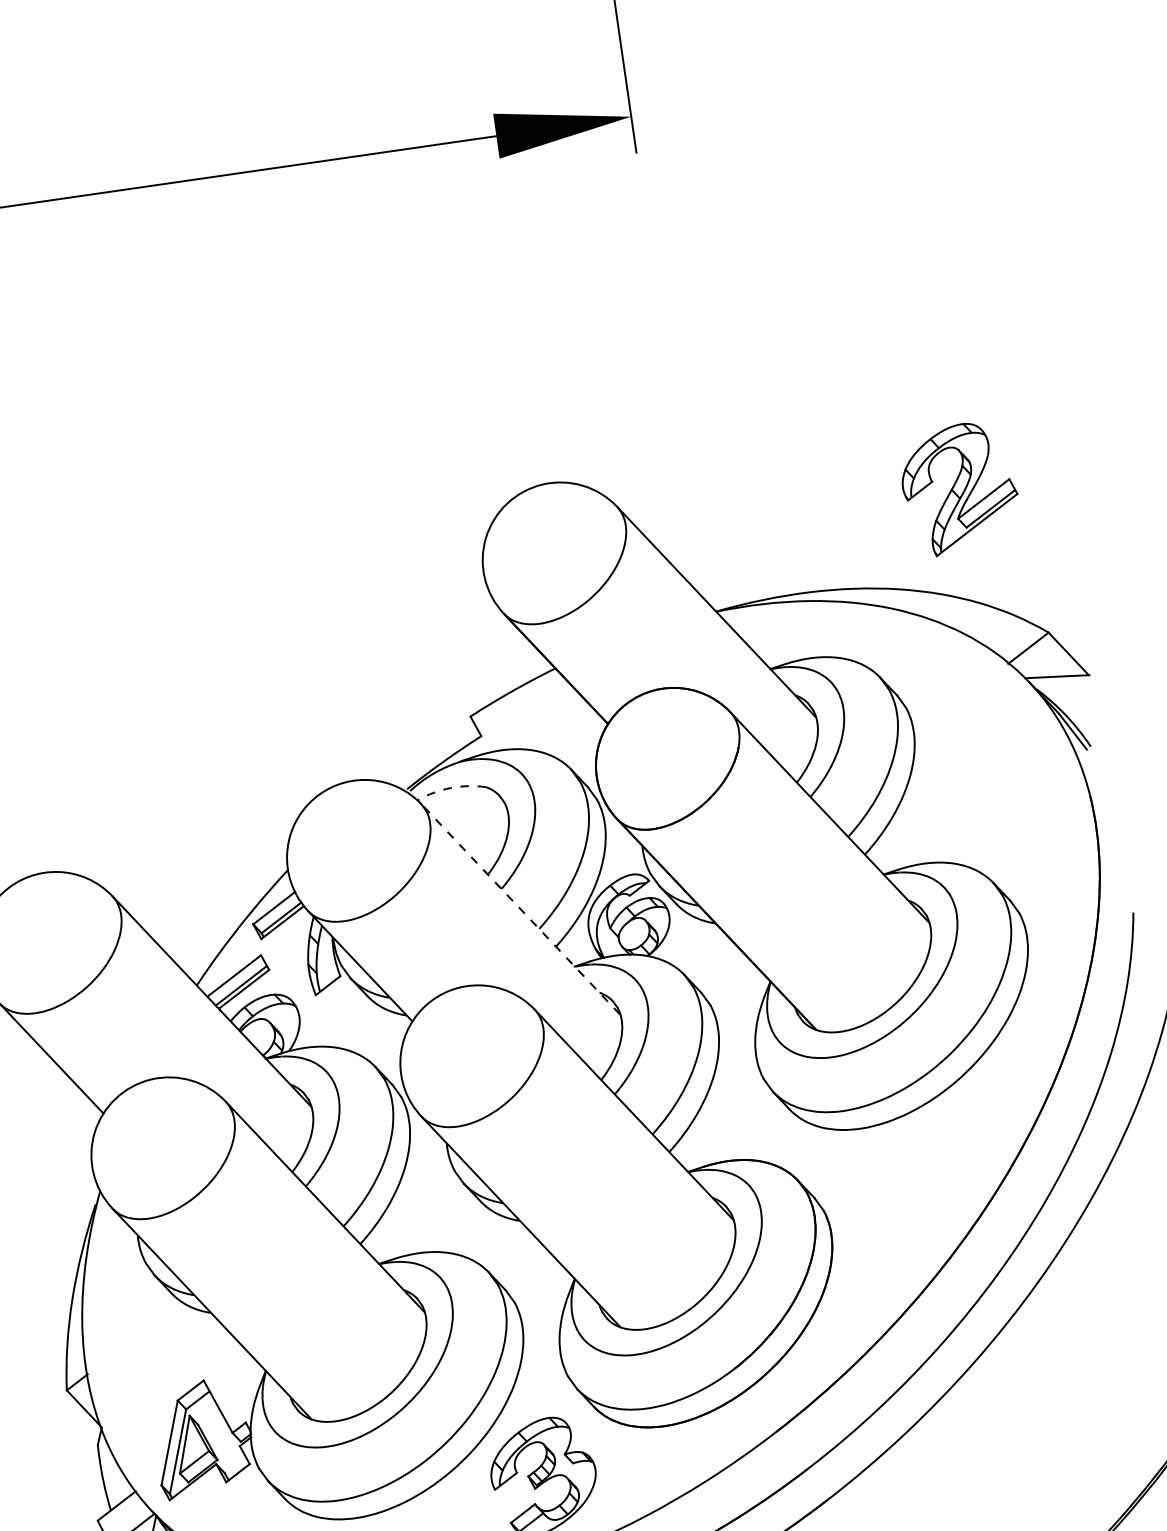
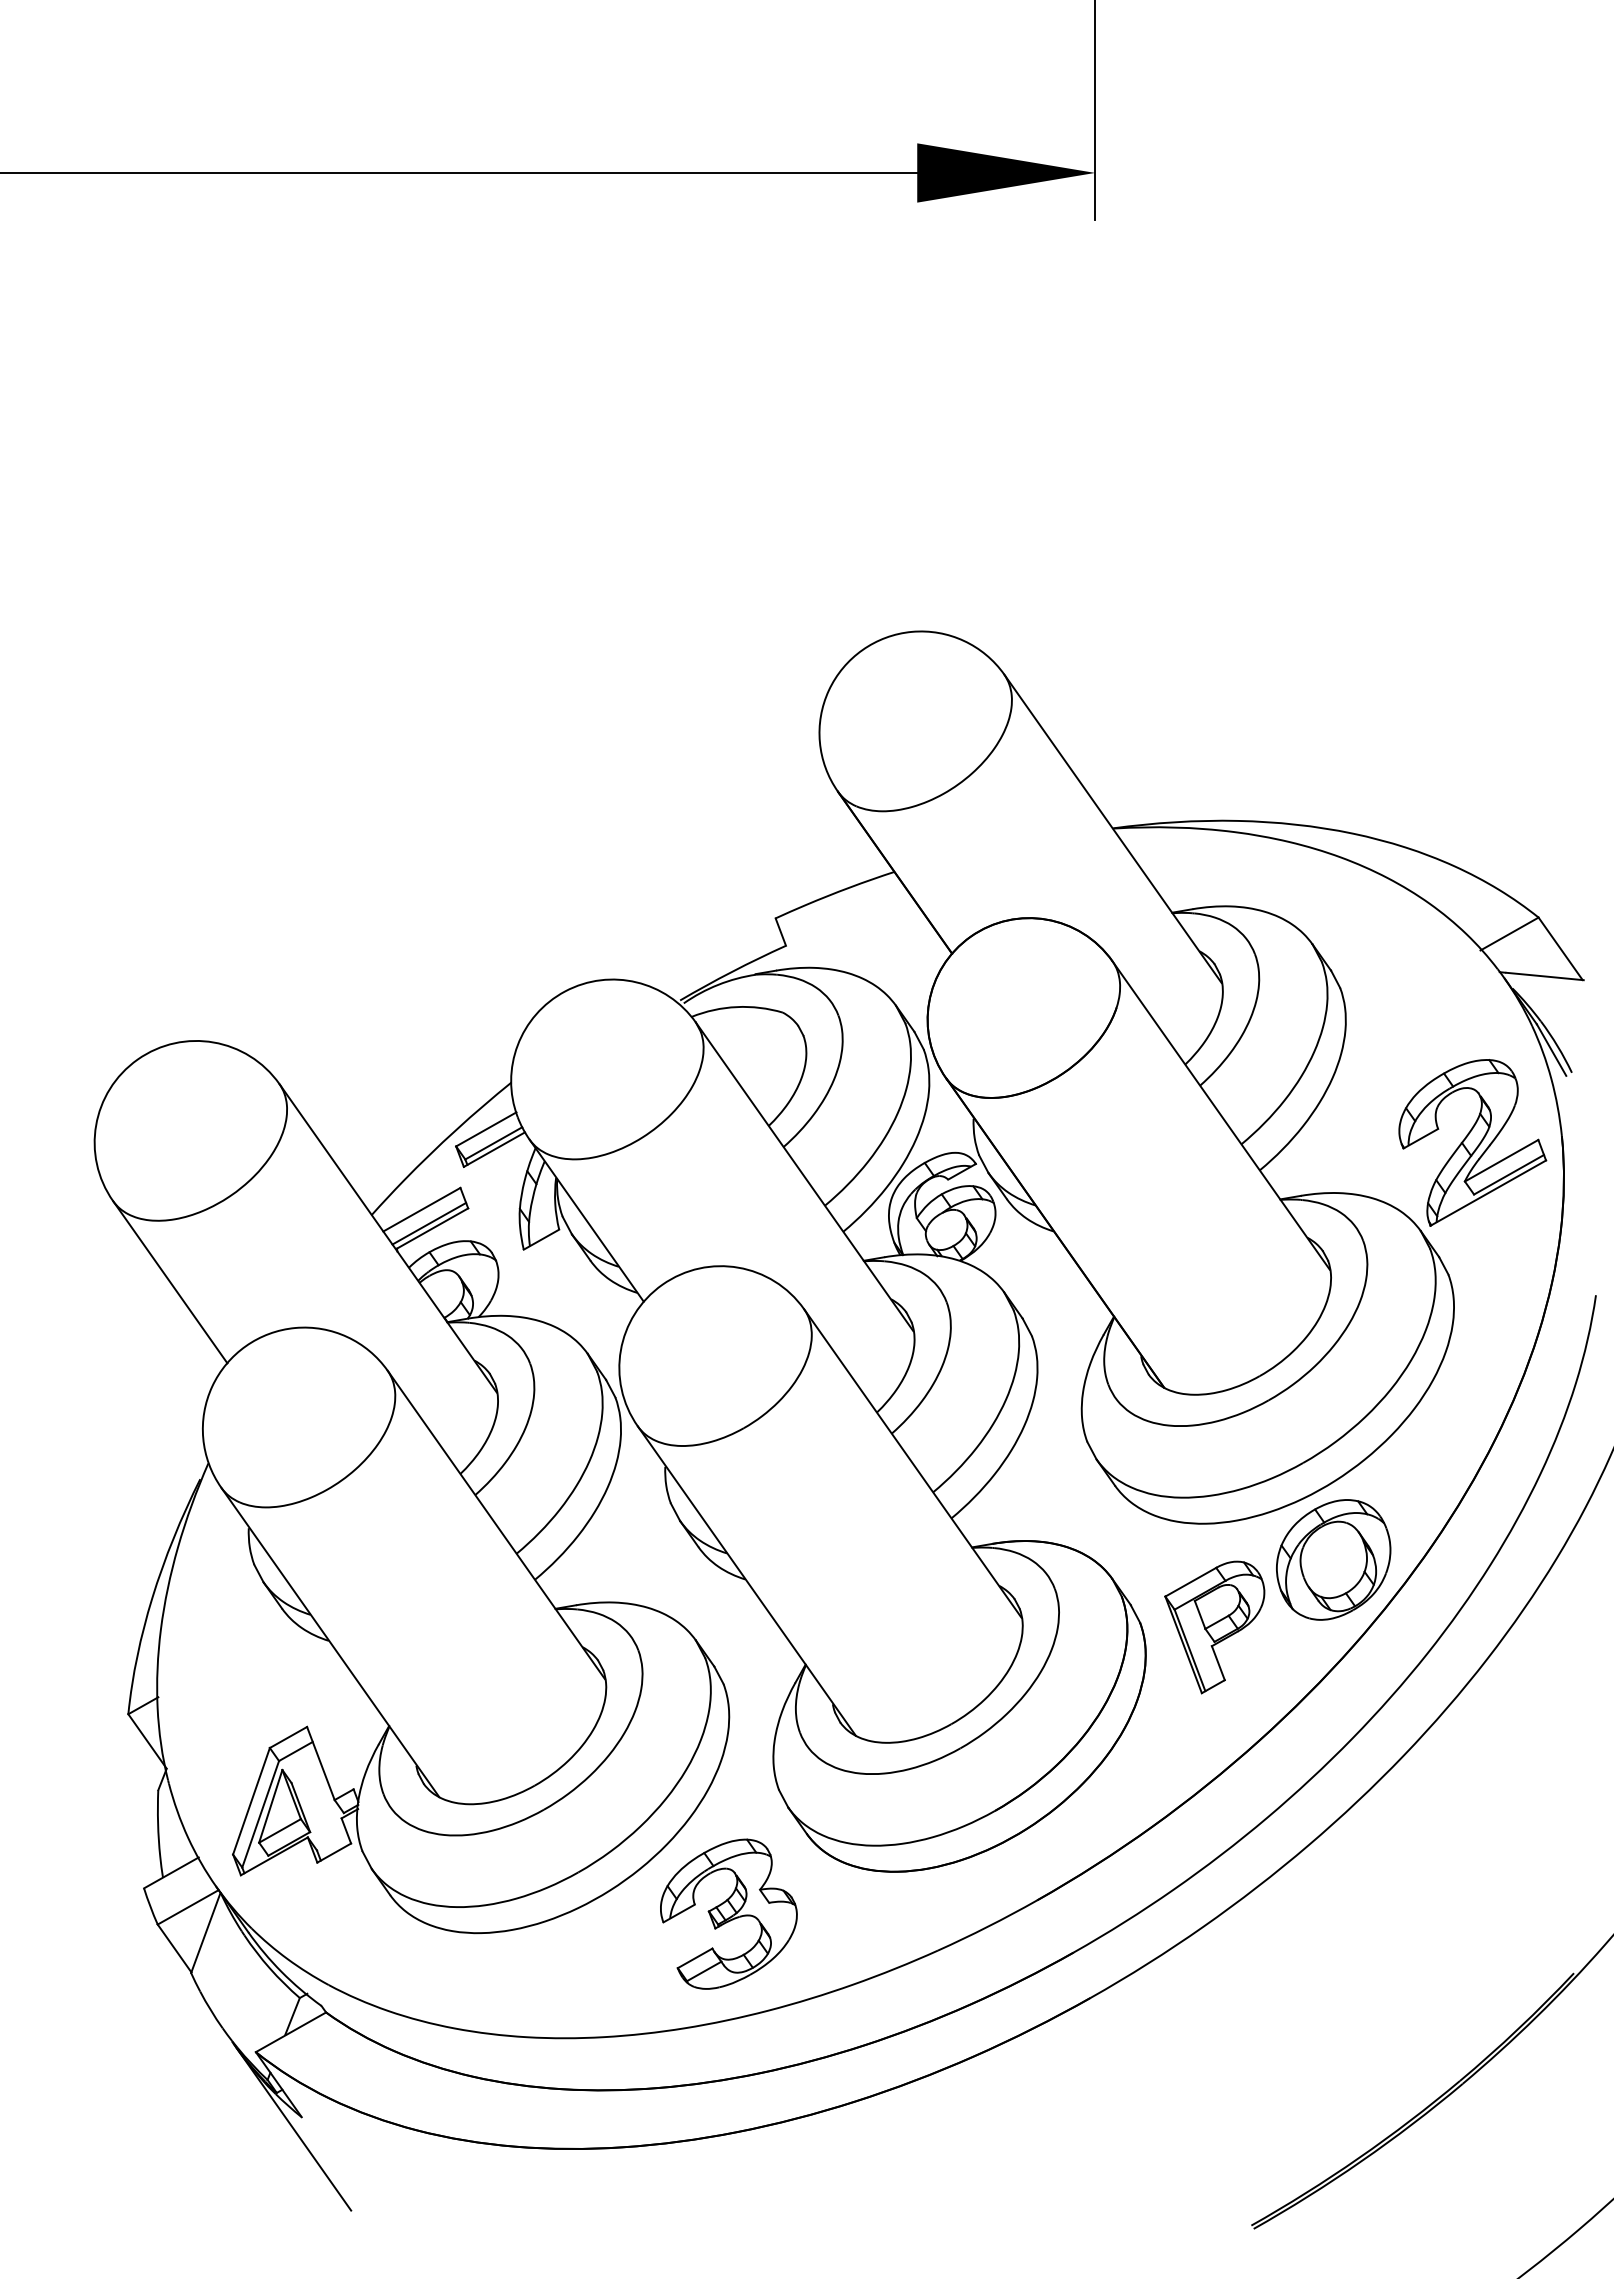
part: (959, 488) -> (1472, 1142), moved
arc: (450, 788) -> (736, 1007), dashed -> solid
line: (520, 909) -> (804, 1176), dashed -> solid
part: (963, 1141) -> (1333, 1559), added
part: (880, 1206) -> (1214, 1627), added

